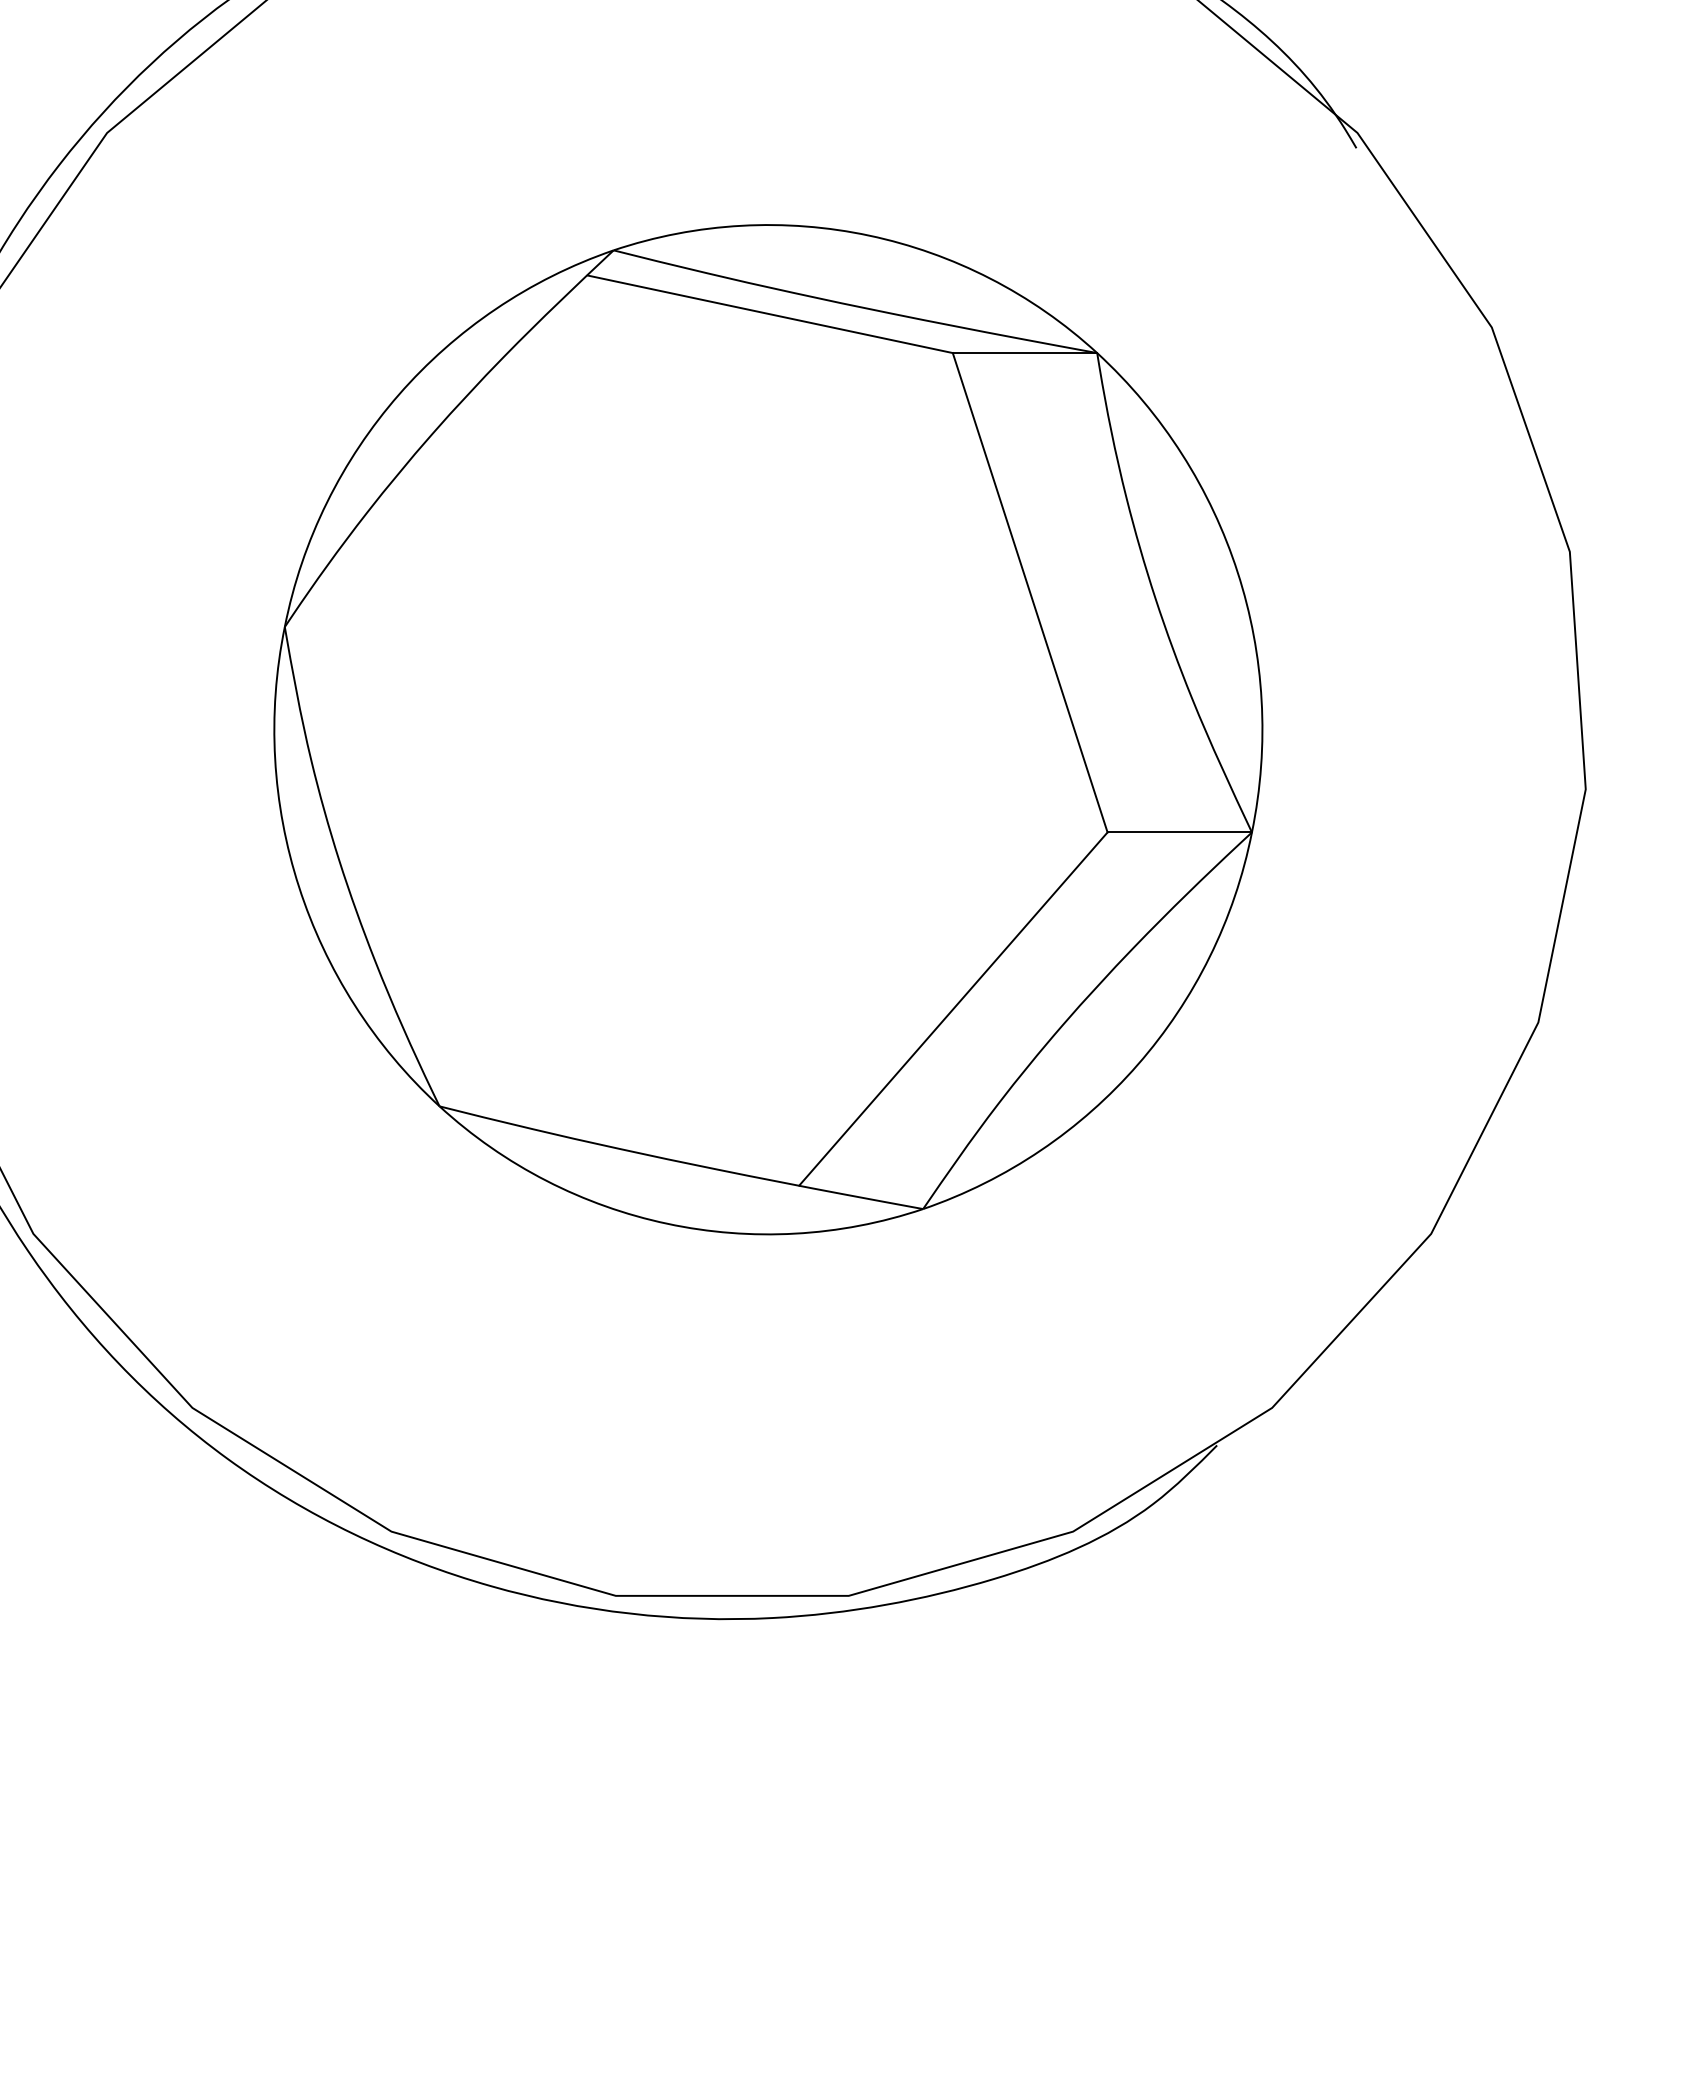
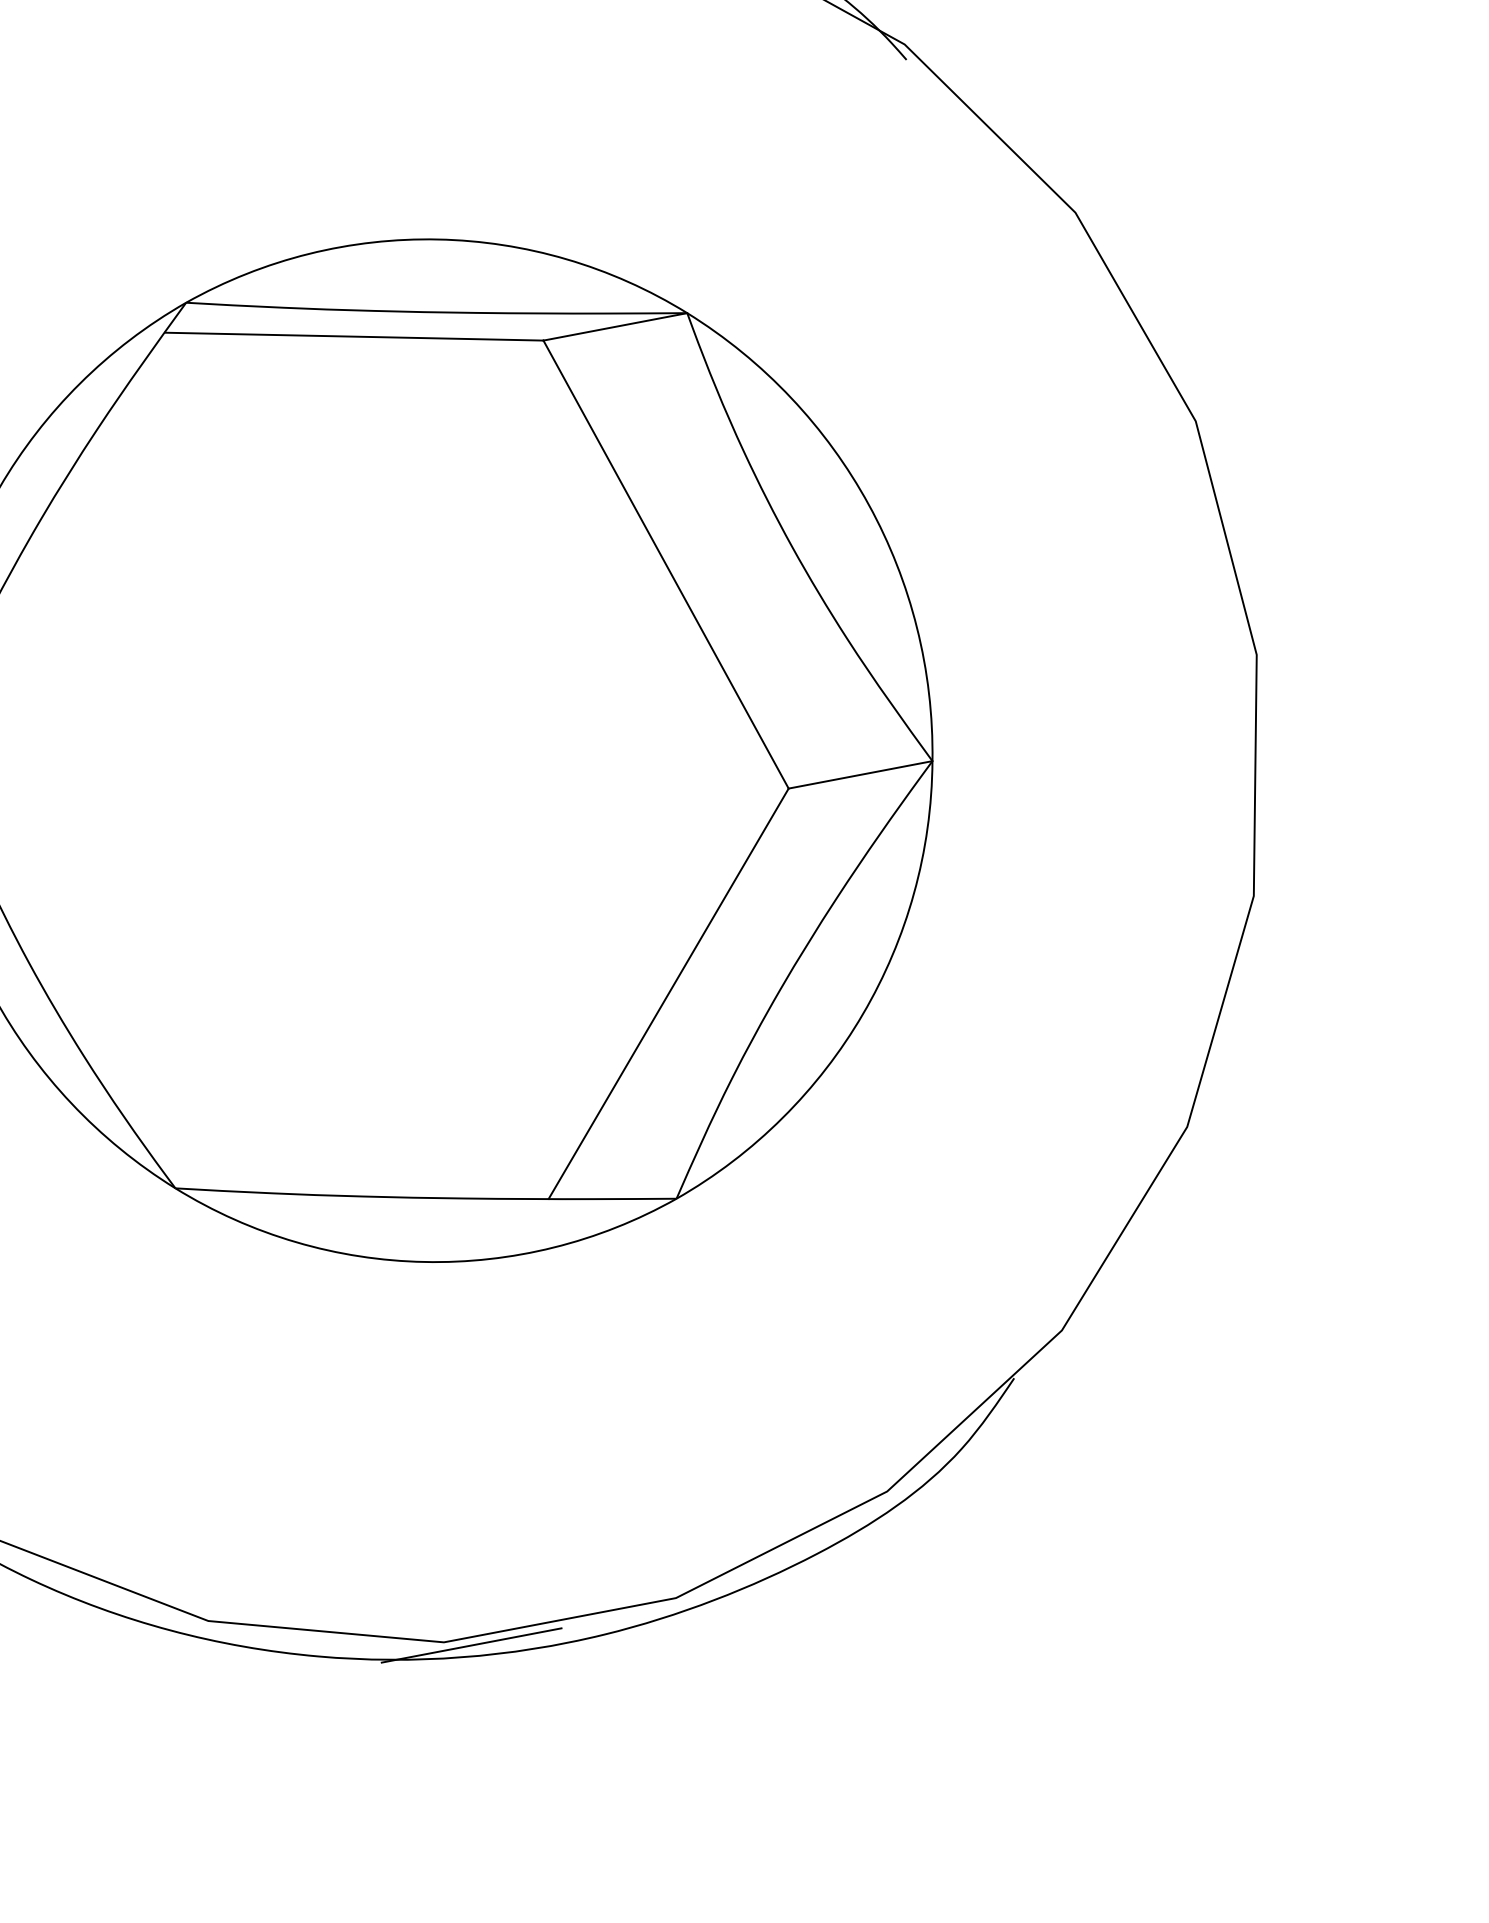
line: (641, 1604) -> (471, 1646), added

